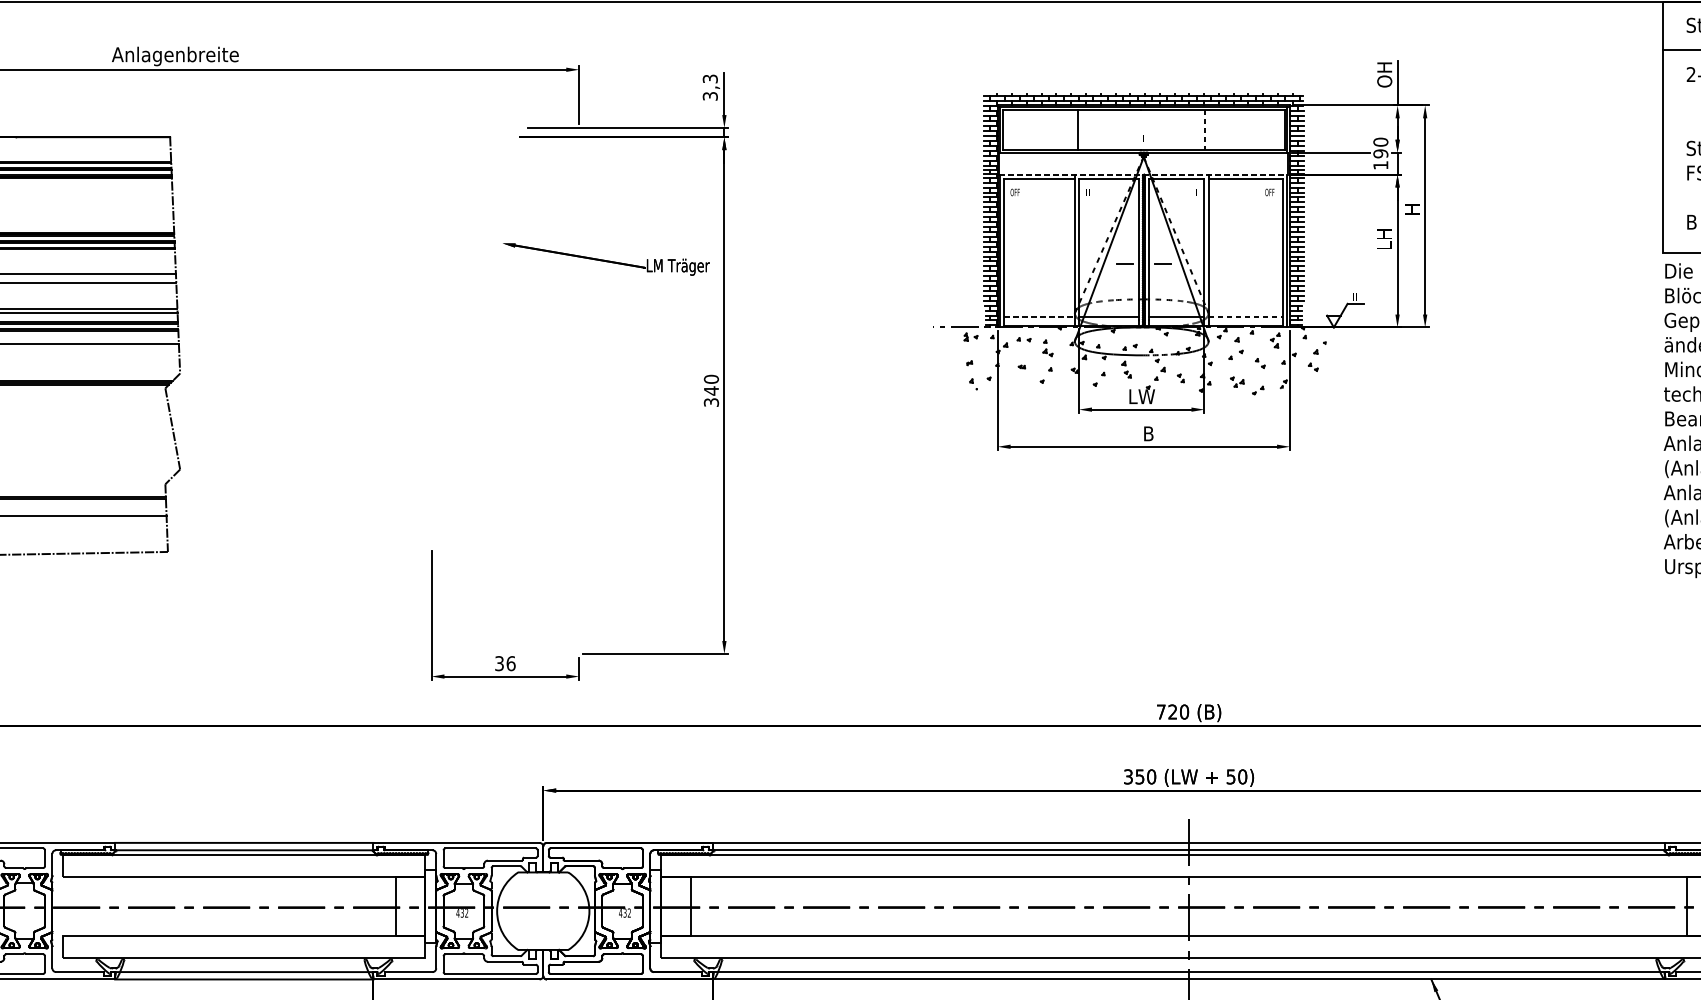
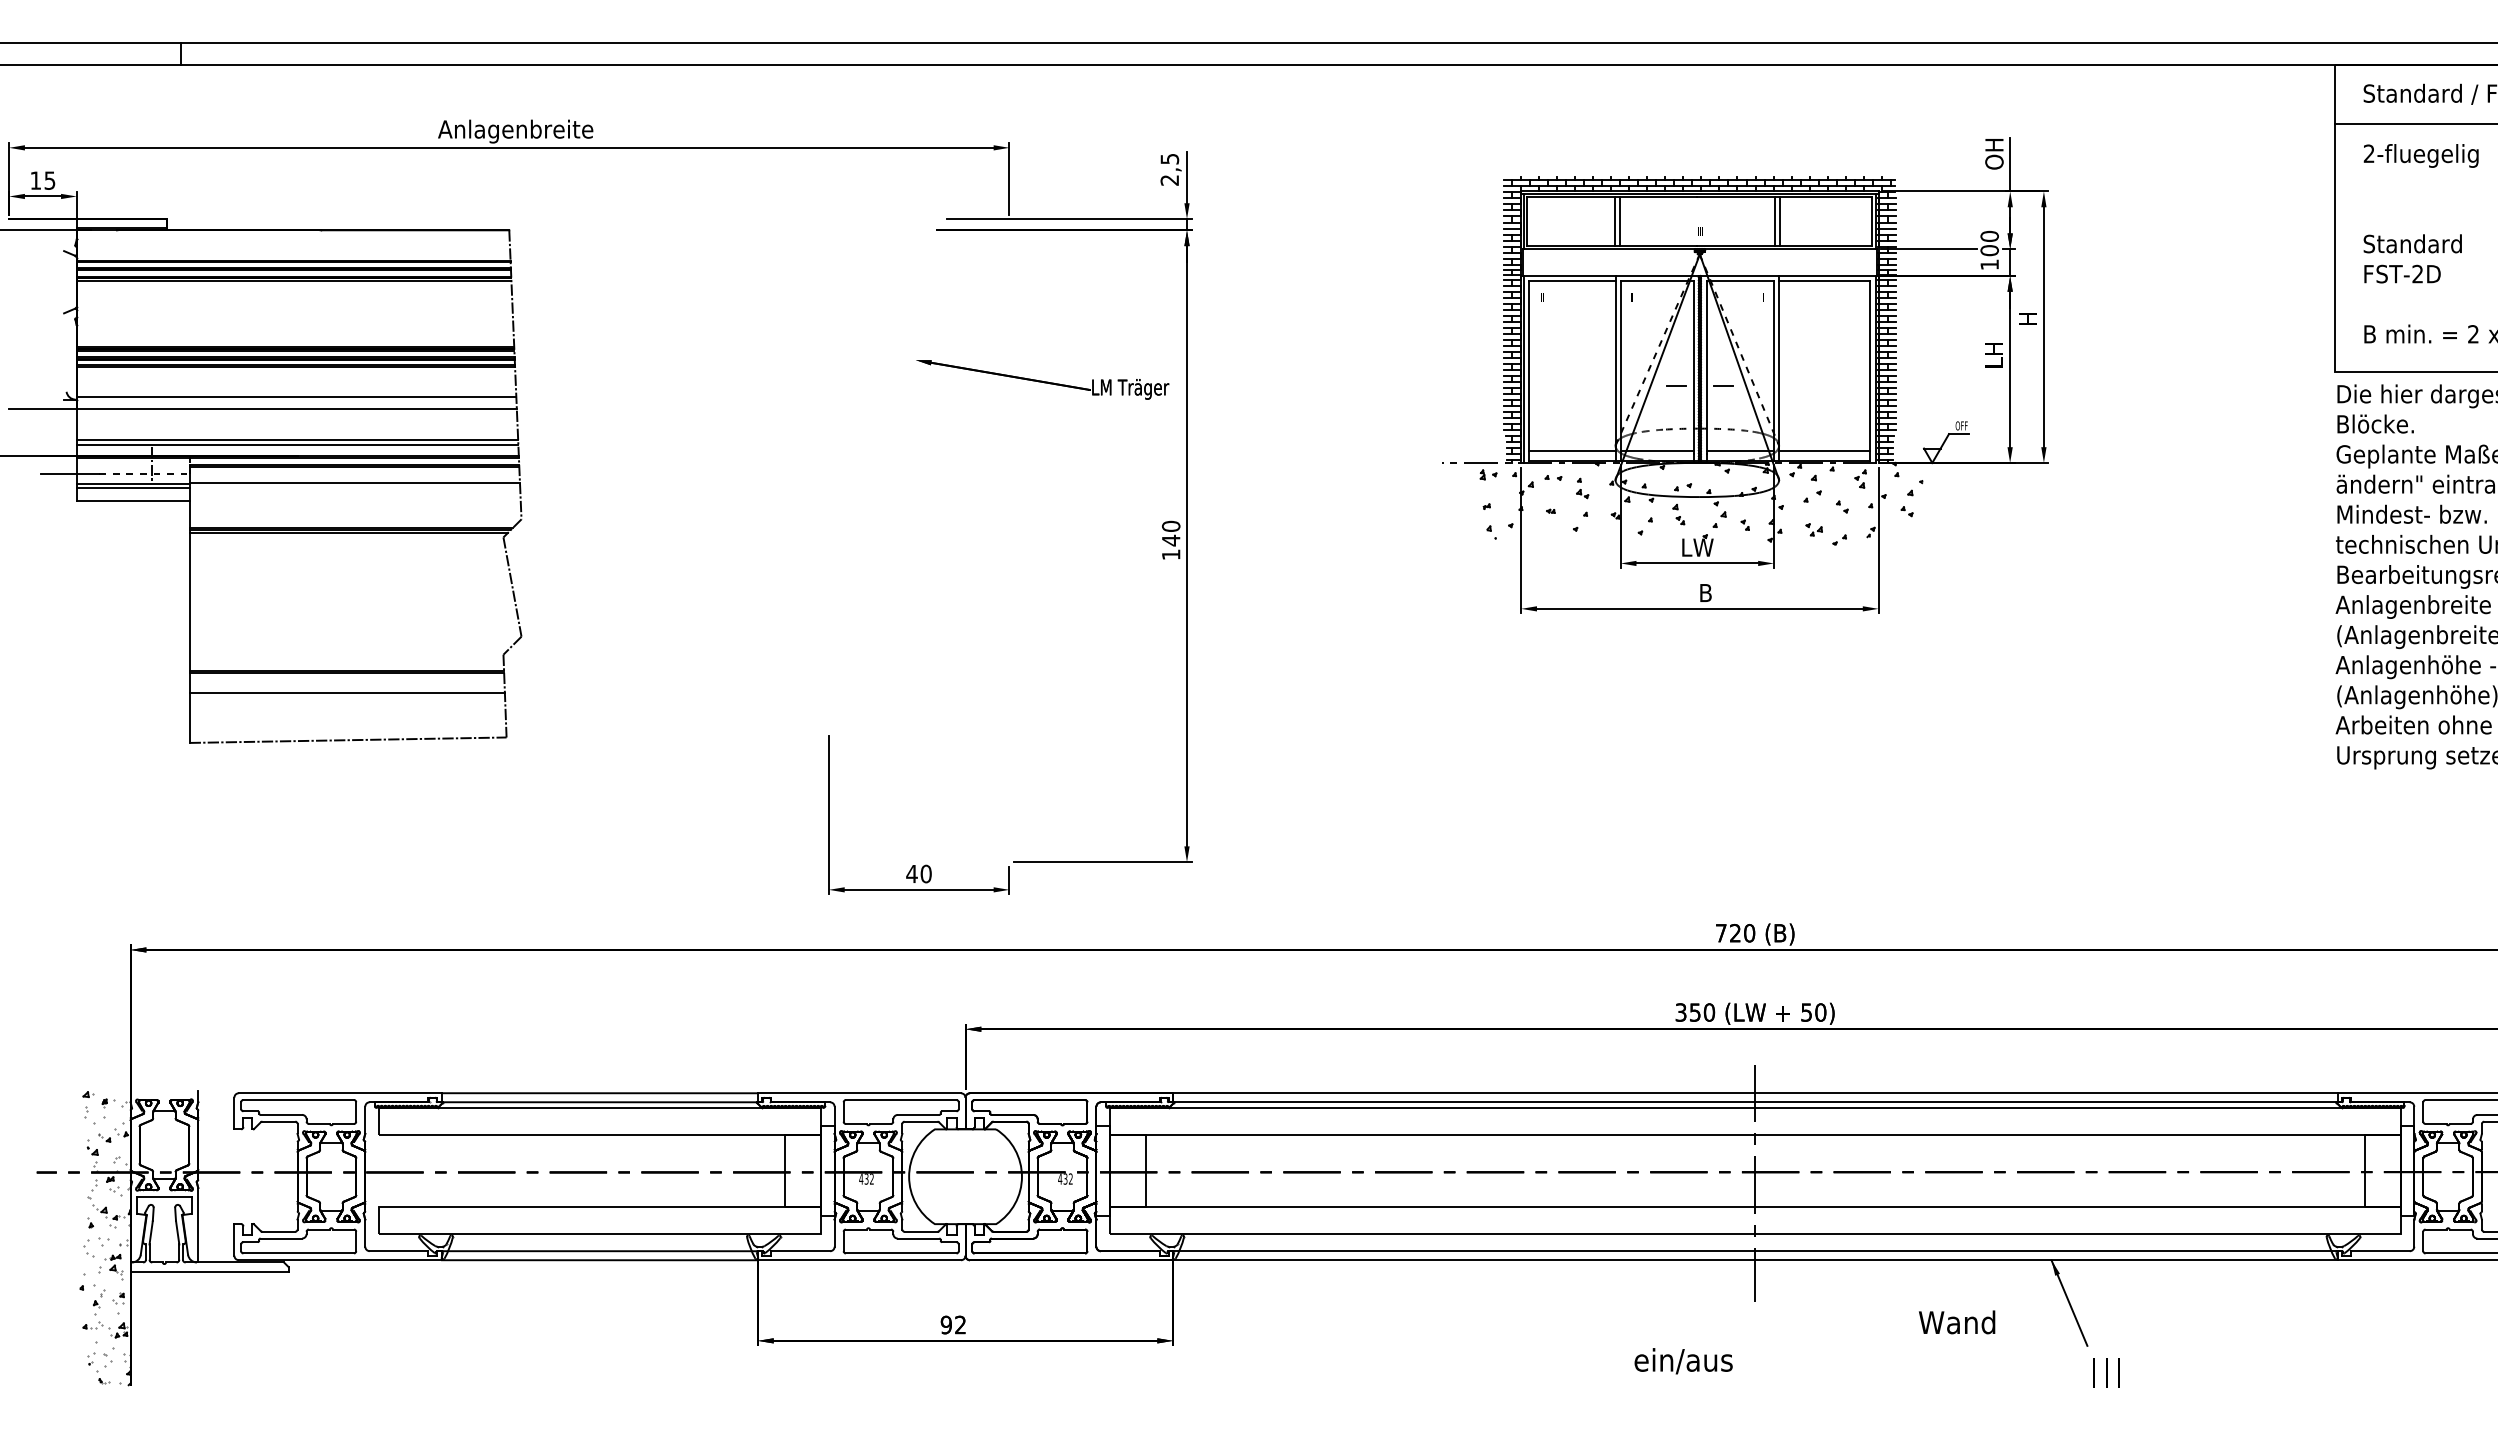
text: (710, 87) -> (1169, 169), 3,3 -> 2,5
line: (1074, 129) -> (1615, 221), added
line: (1204, 129) -> (1774, 221), dashed -> solid
line: (1208, 129) -> (1779, 221), added
text: (1144, 138) -> (1700, 231), II -> III
text: (1380, 153) -> (1989, 250), 190 -> 100
line: (1143, 174) -> (1699, 276), dashed -> solid
text: (1015, 192) -> (1542, 297), OFF -> II
text: (1087, 192) -> (1631, 297), II -> I
text: (1269, 192) -> (1853, 297), OFF -> II
text: (1357, 296) -> (1961, 425), III -> OFF
line: (1039, 317) -> (1572, 450), dashed -> solid
line: (1245, 317) -> (1824, 450), dashed -> solid
arc: (1158, 354) -> (1717, 496), dashed -> solid
text: (710, 402) -> (1170, 554), 340 -> 140
text: (504, 663) -> (918, 873), 36 -> 40

